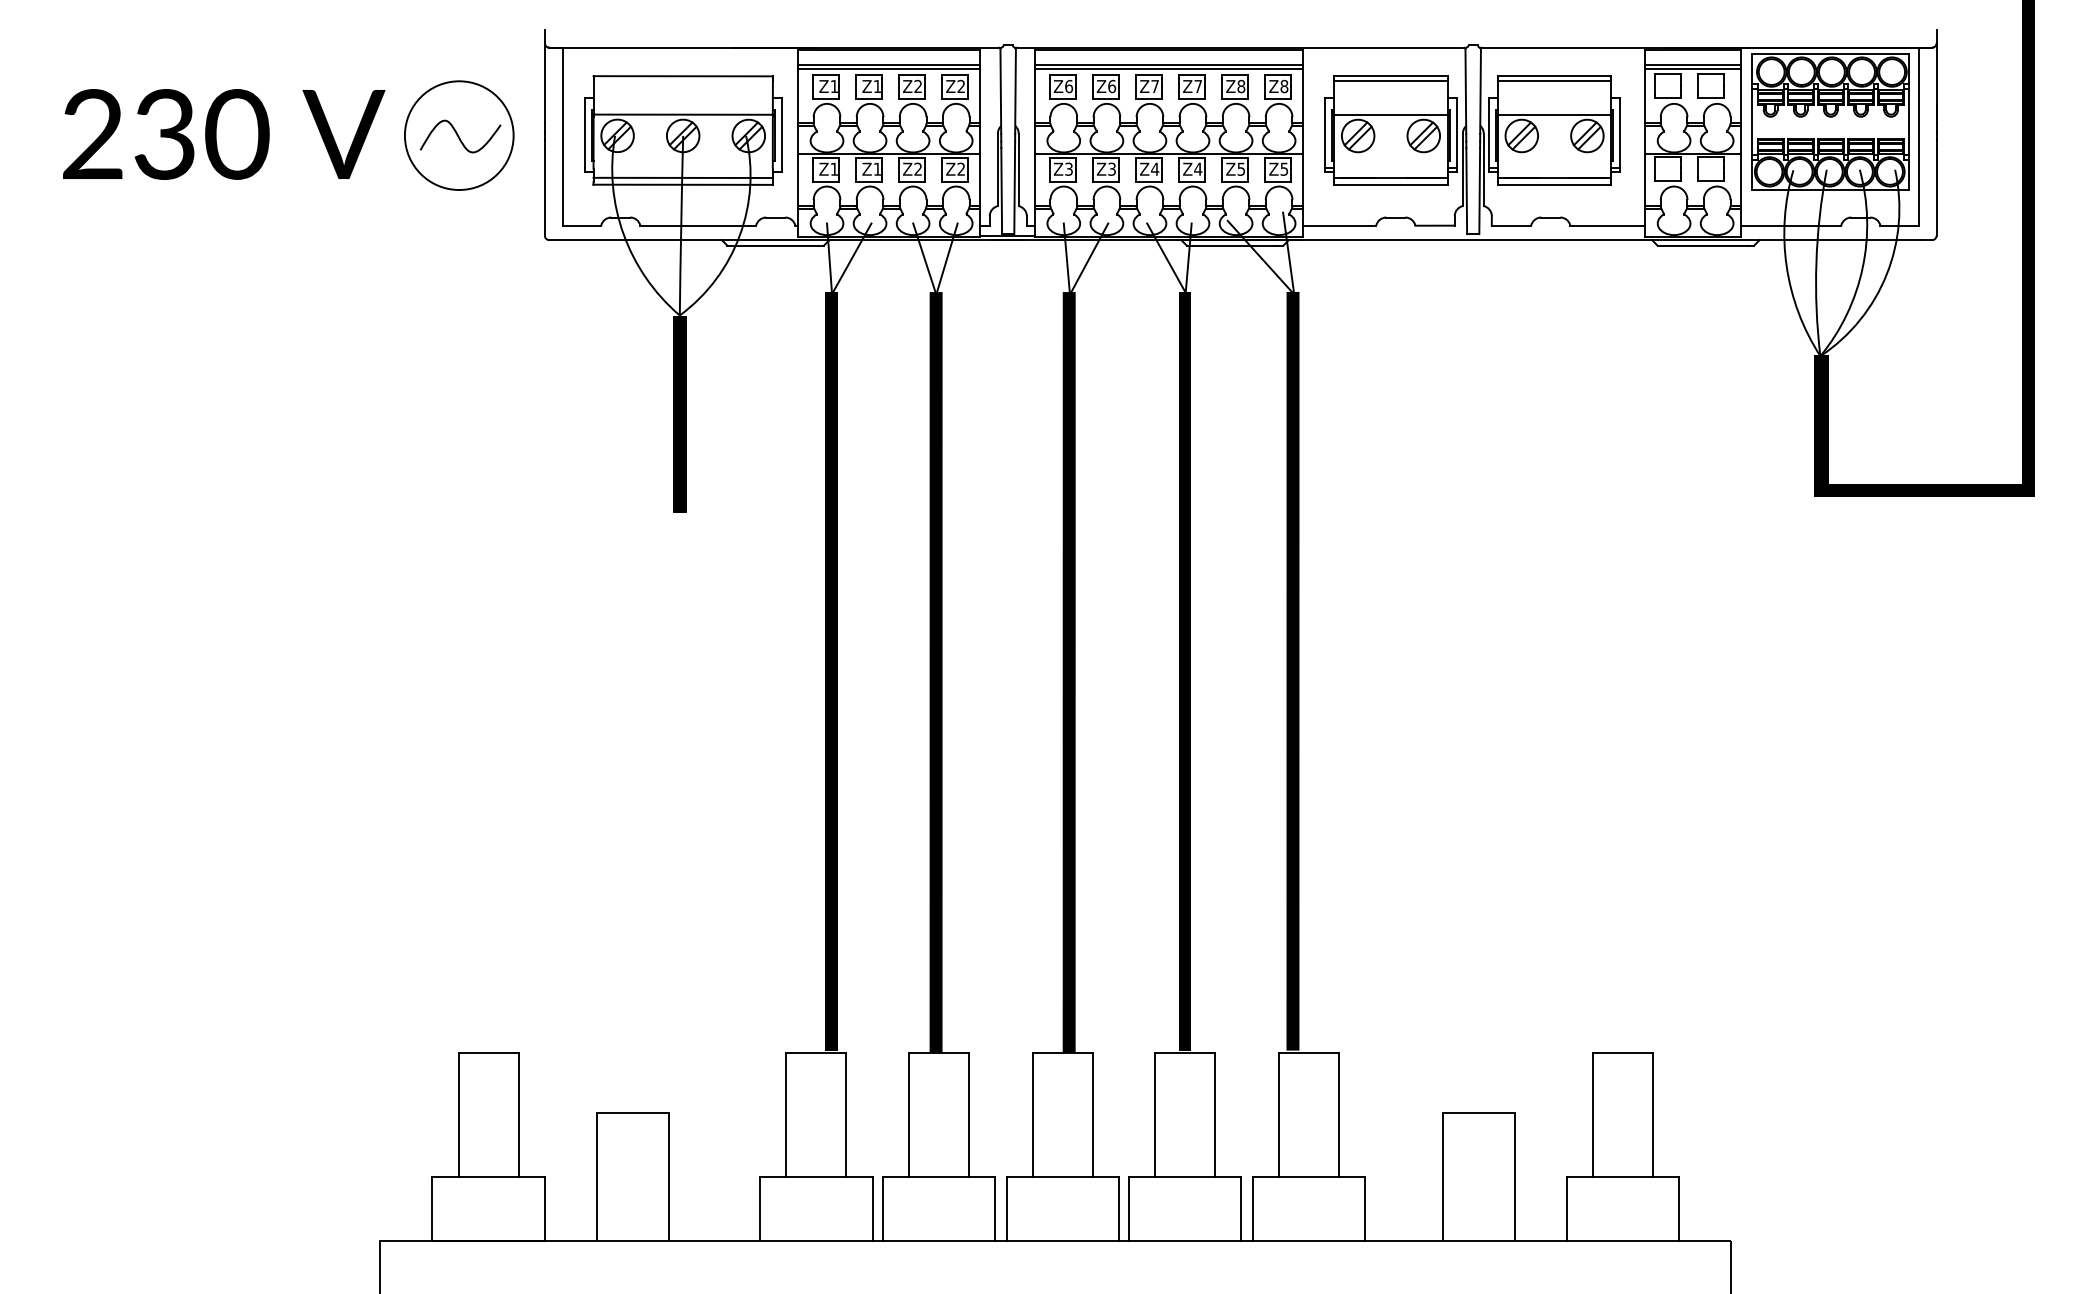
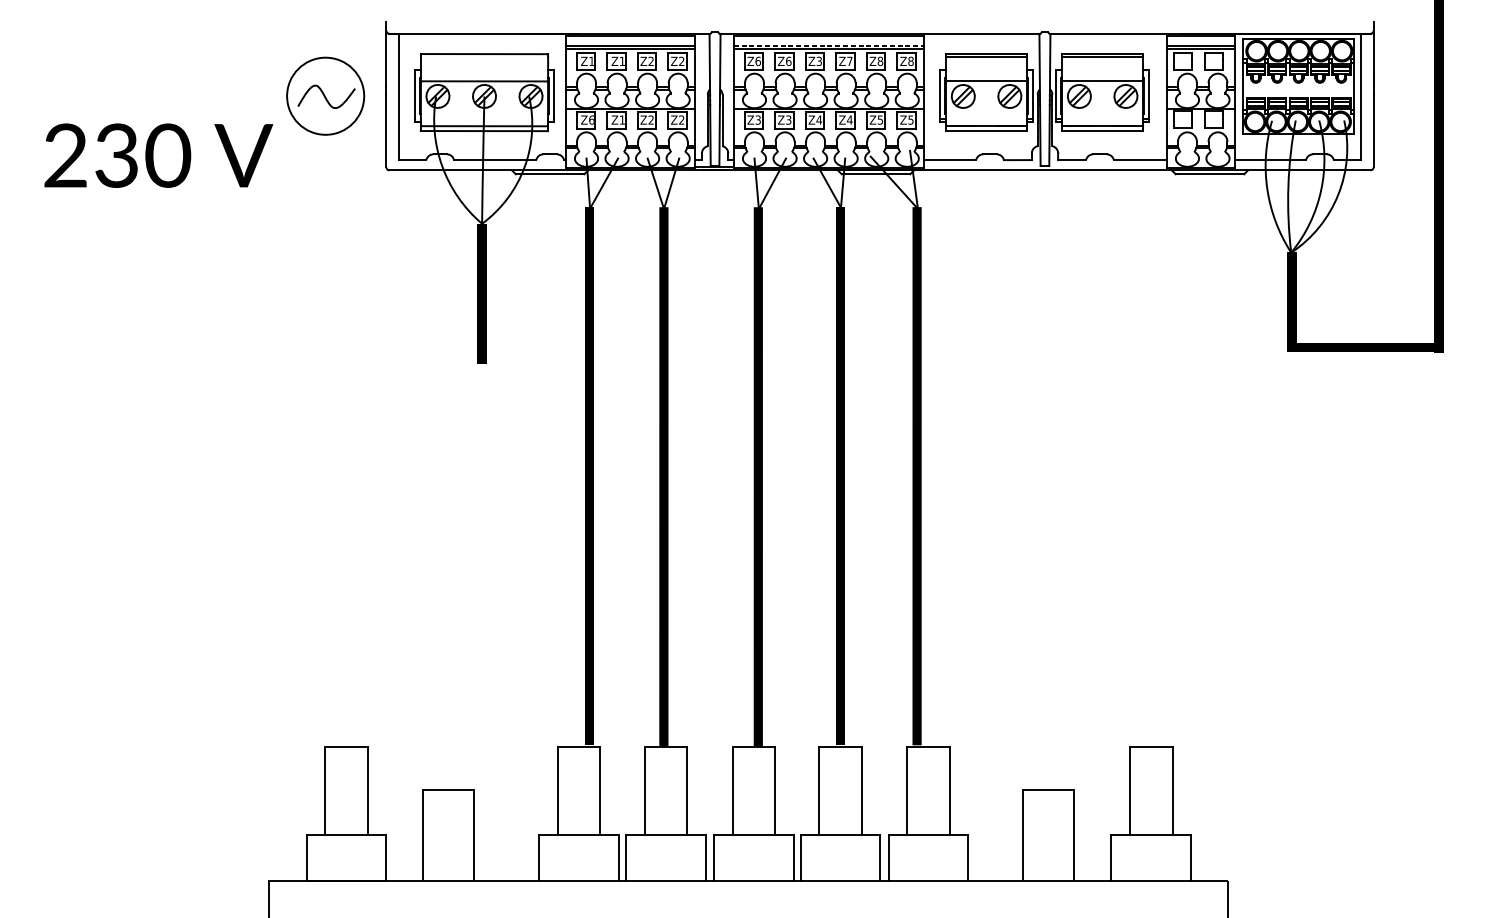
line: (1169, 64) -> (829, 45), solid -> dashed
text: (1154, 86) -> (818, 61), Z7 -> Z3
text: (224, 134) -> (159, 155), moved
text: (833, 168) -> (591, 119), Z1 -> Z6

